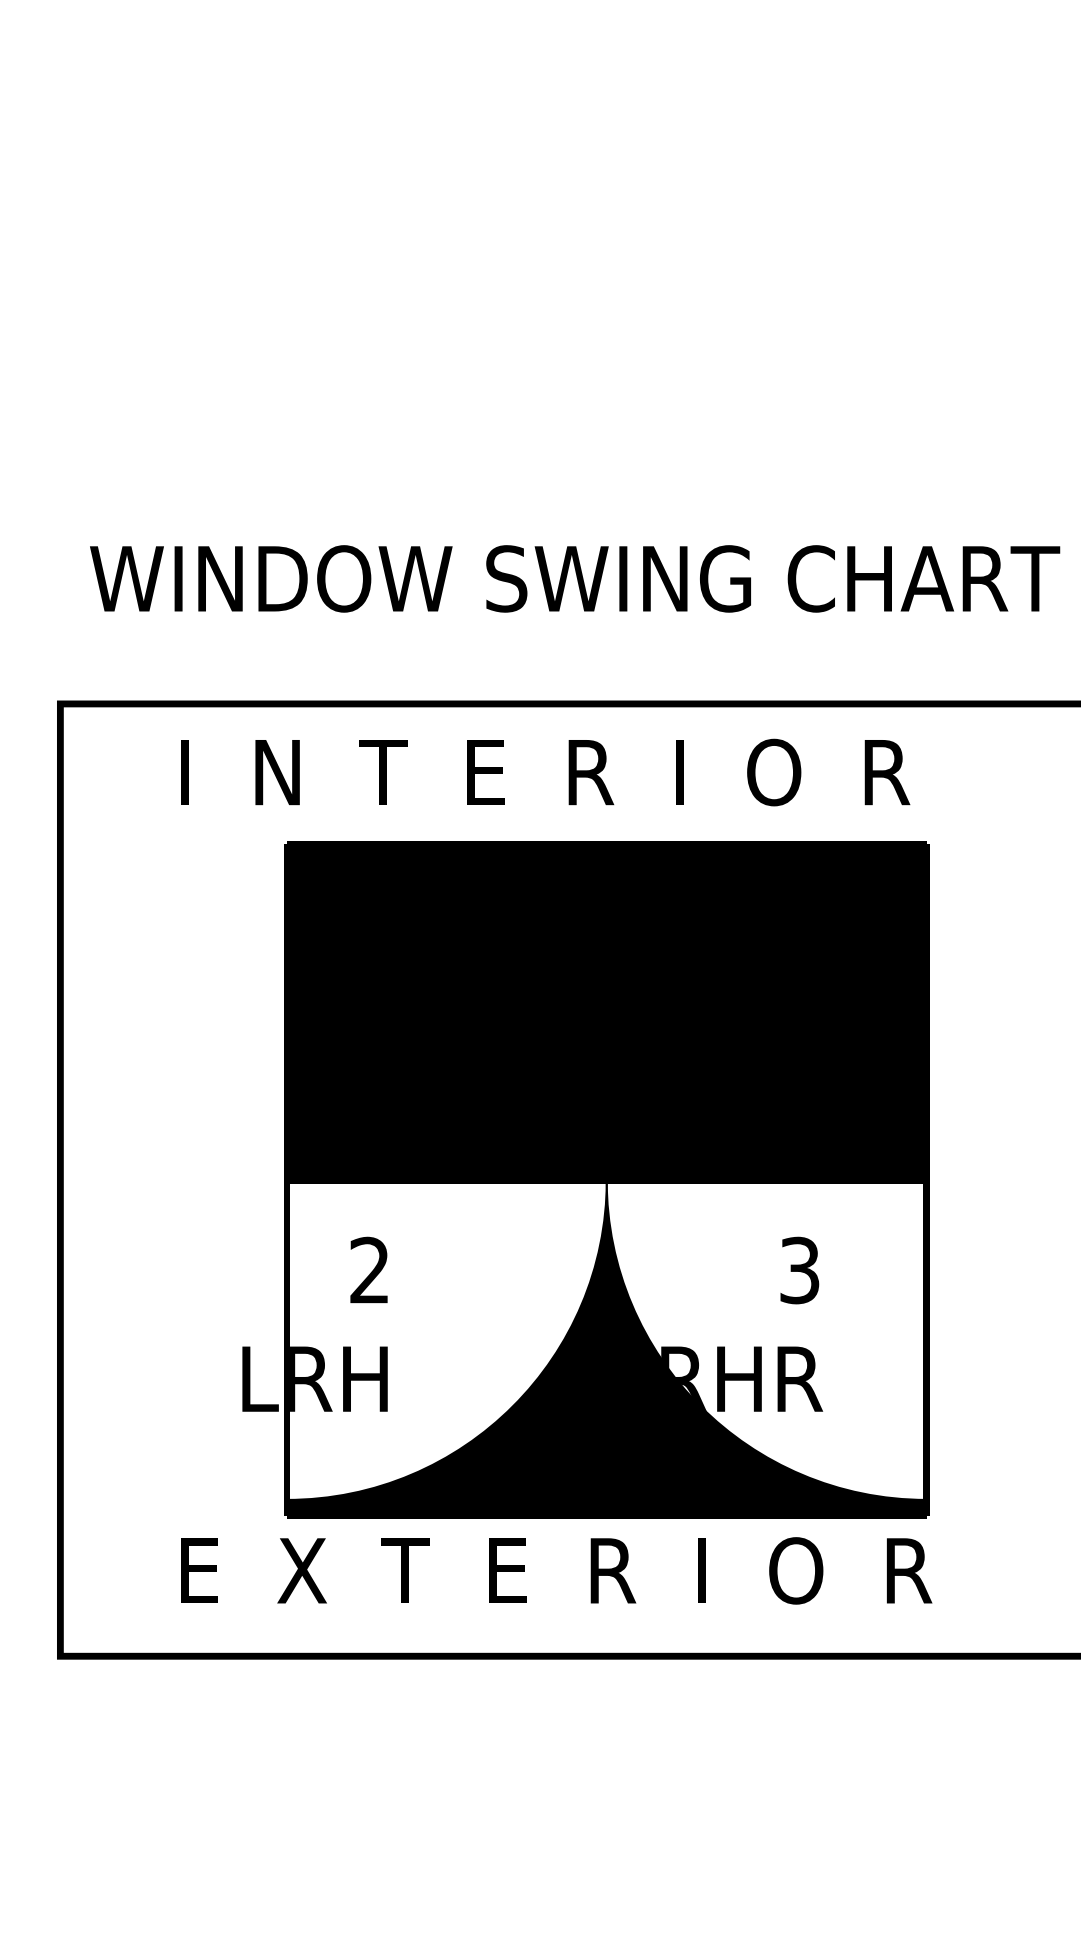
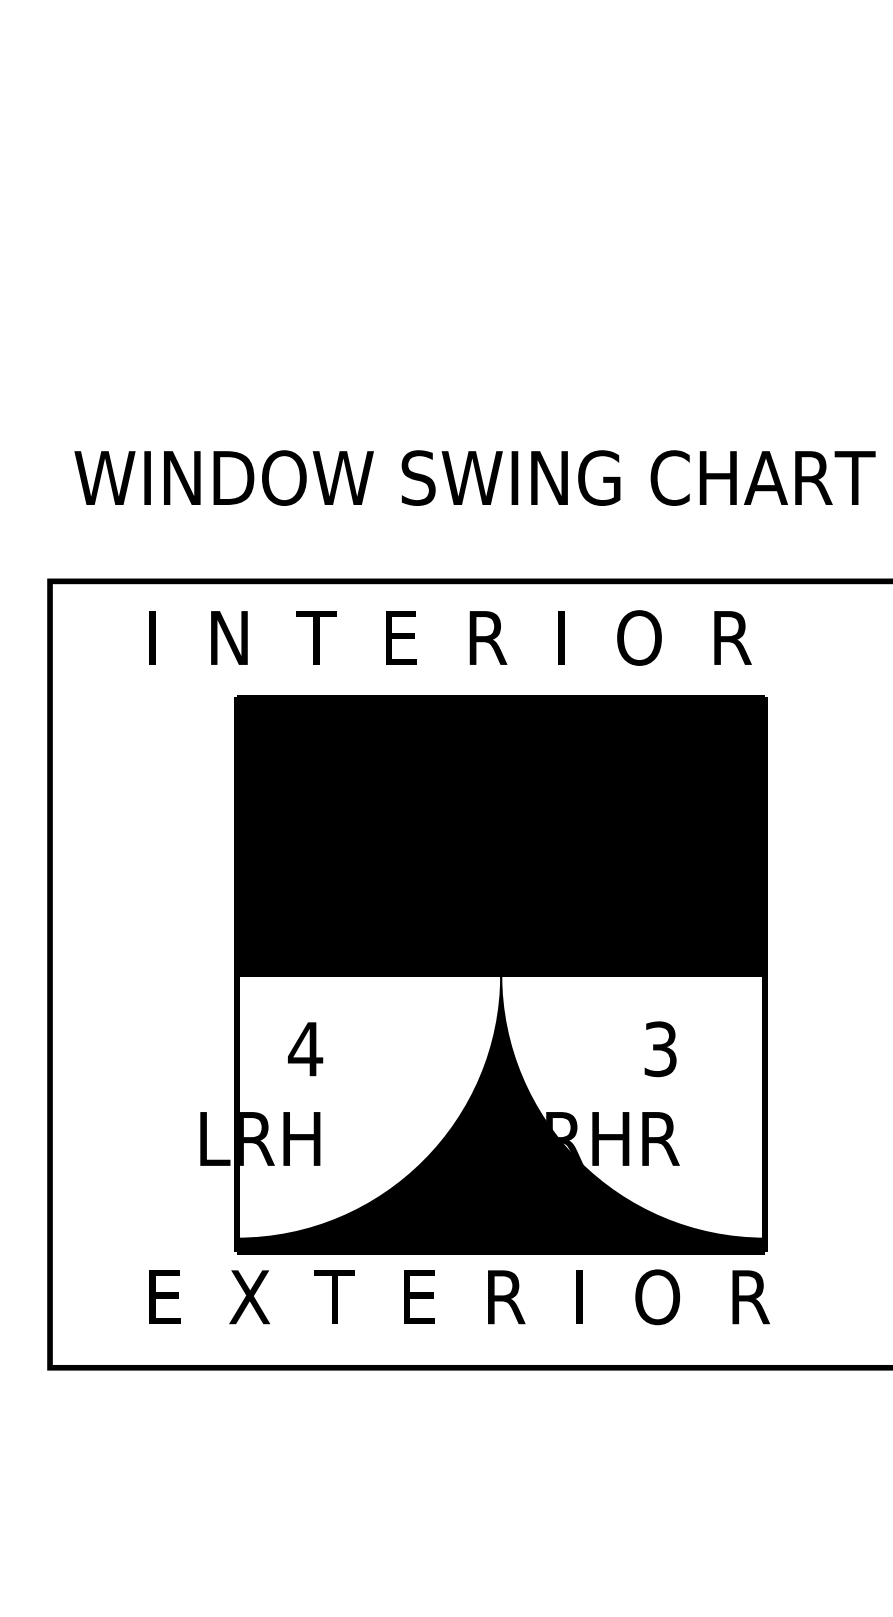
text: (369, 1269) -> (305, 1048), 2 -> 4

